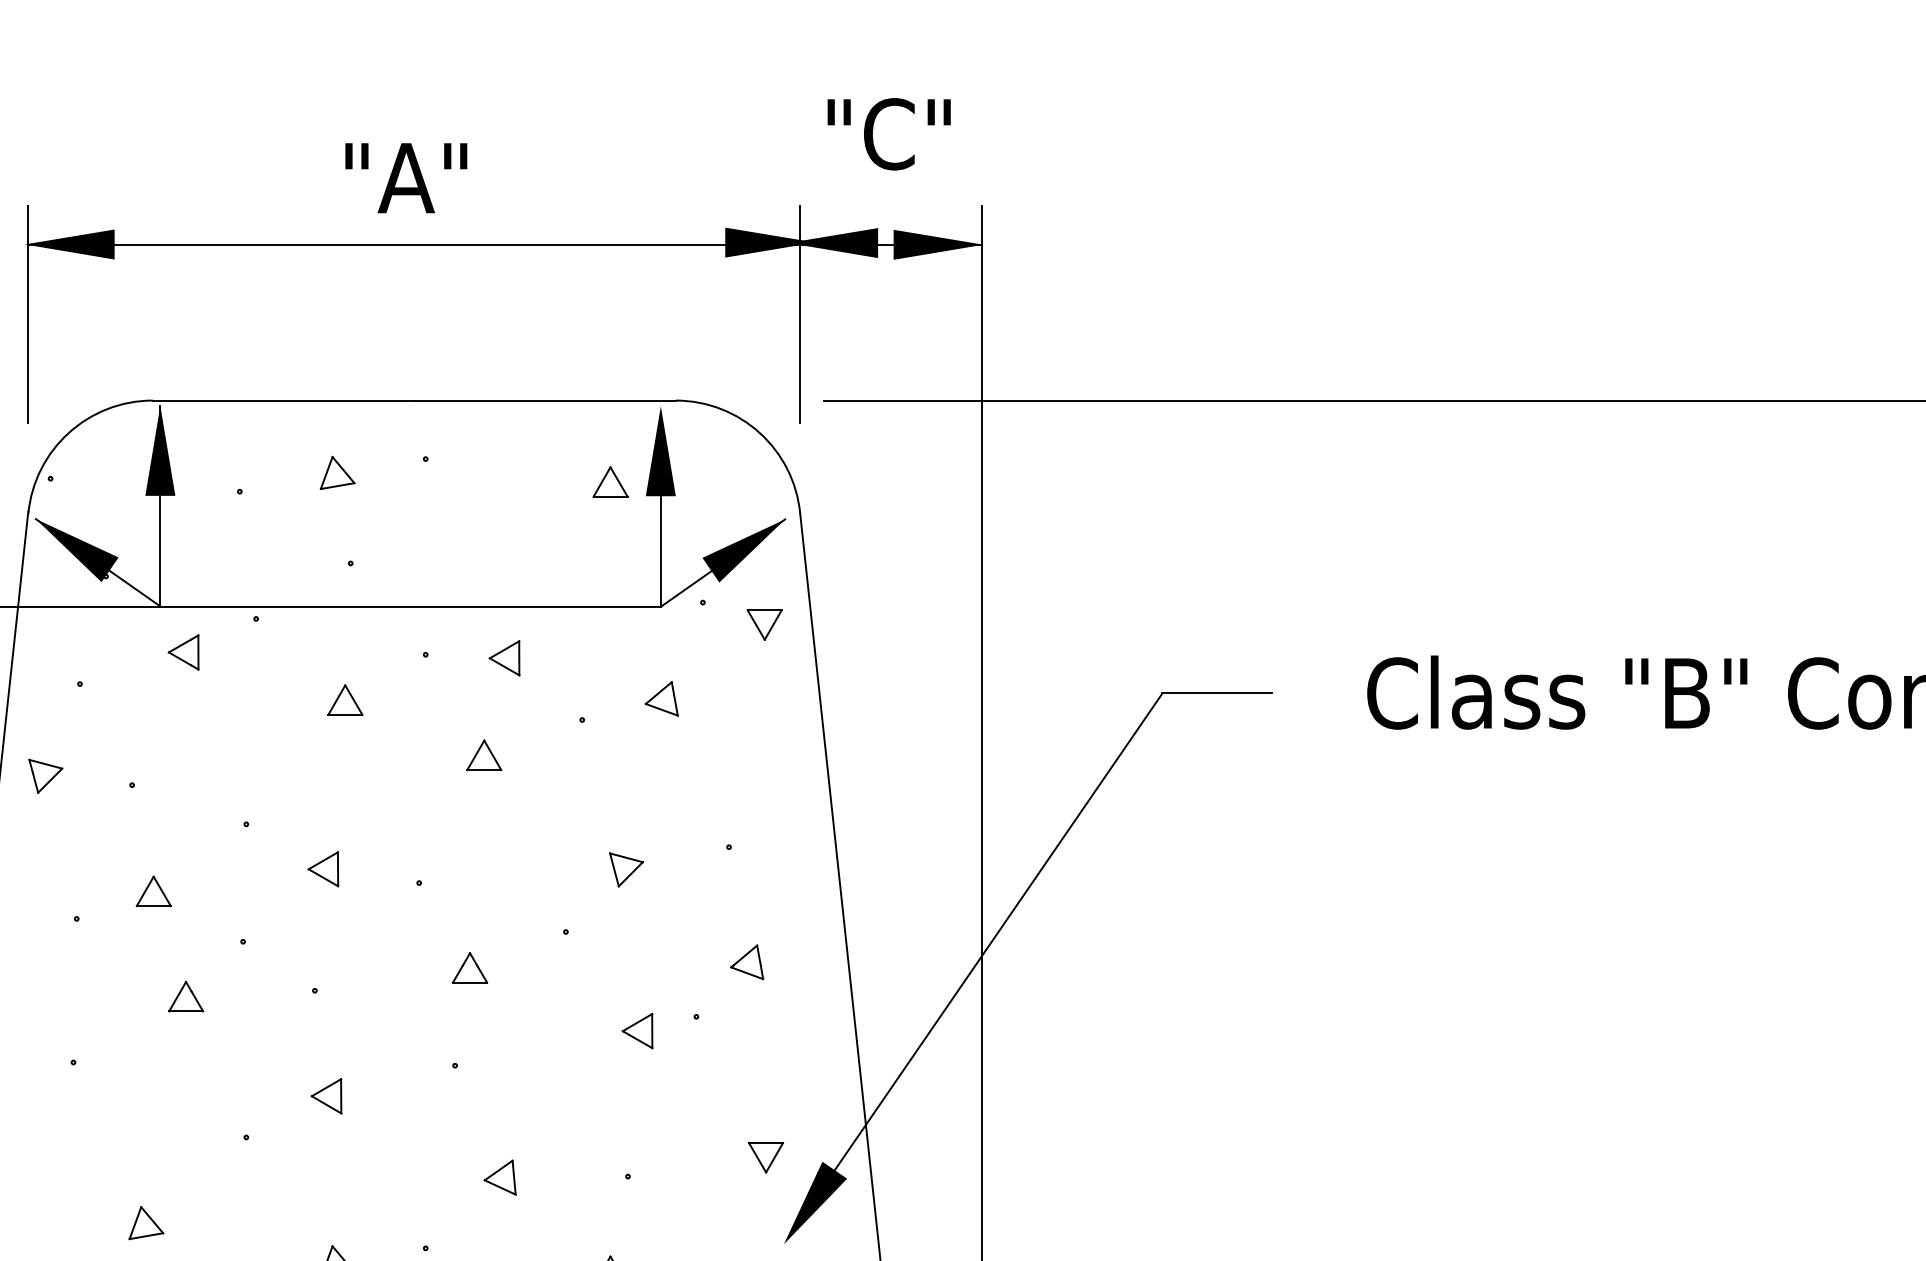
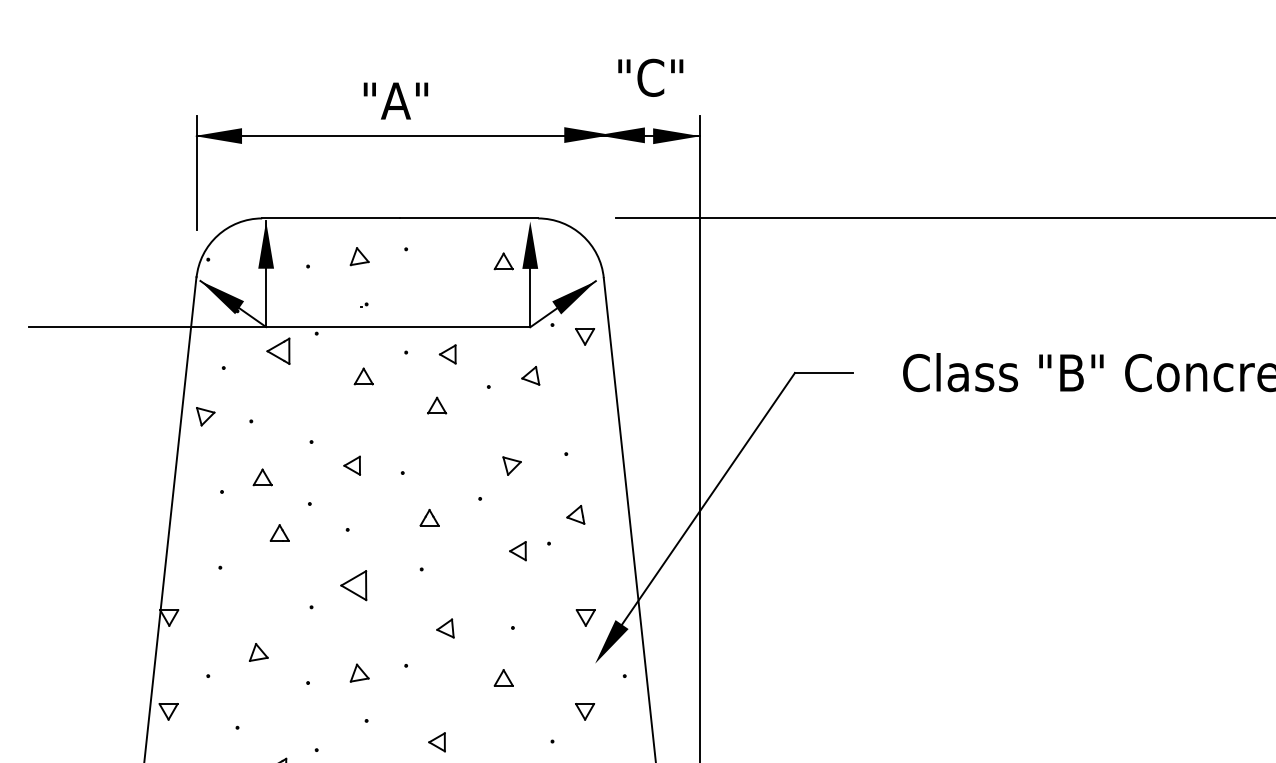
line: (799, 313) -> (603, 172), removed
part: (183, 652) -> (278, 351), size x1.4
part: (325, 1096) -> (353, 585), size x1.6

